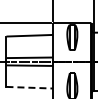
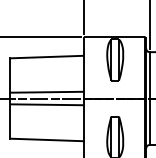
line: (30, 87) -> (48, 139), dashed -> solid

